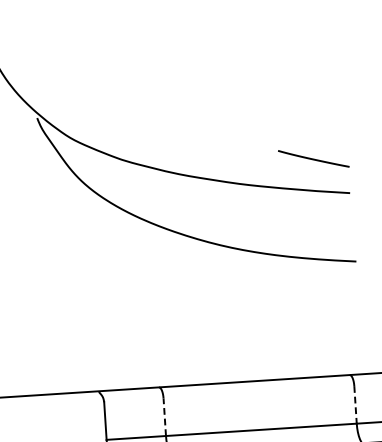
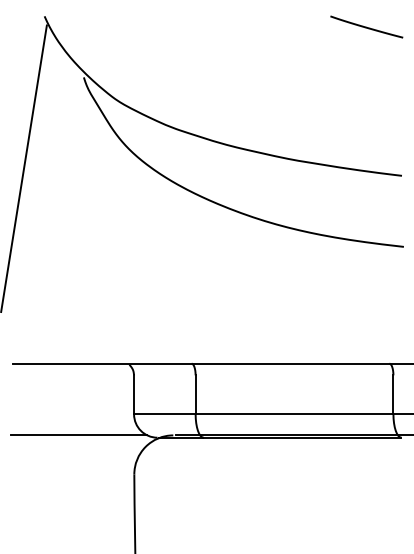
line: (313, 158) -> (366, 26), moved
line: (355, 405) -> (393, 395), dashed -> solid
line: (164, 416) -> (195, 394), dashed -> solid

